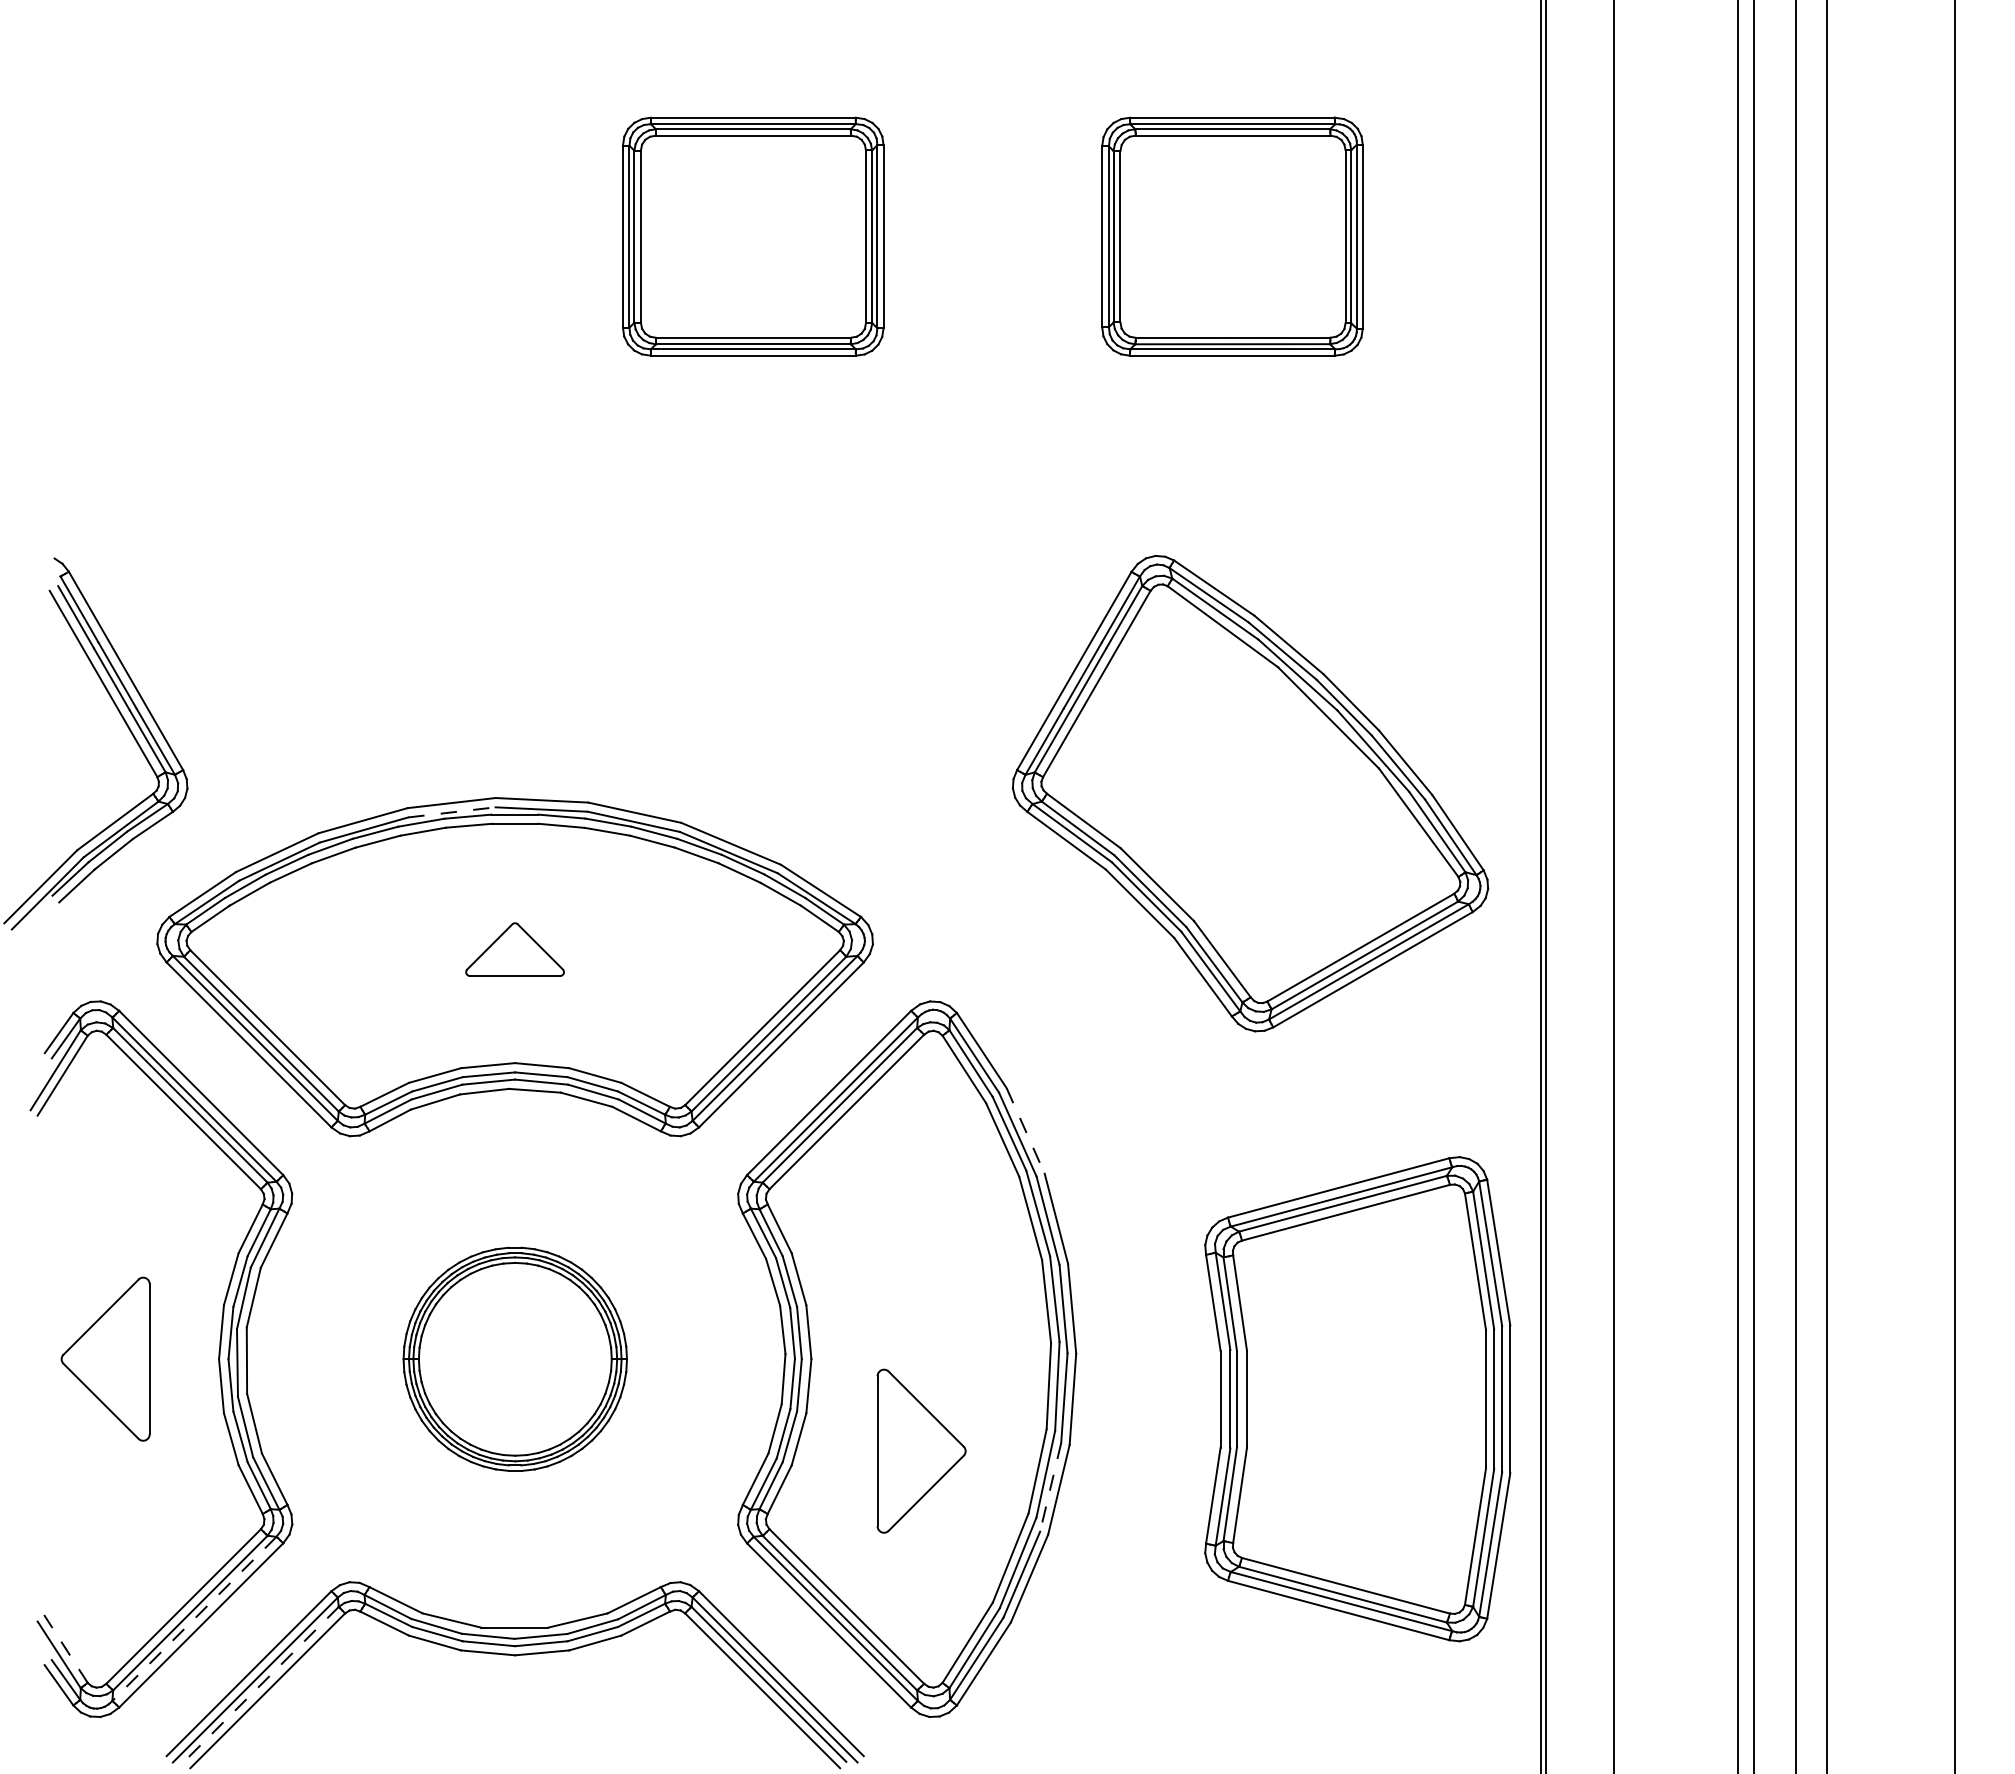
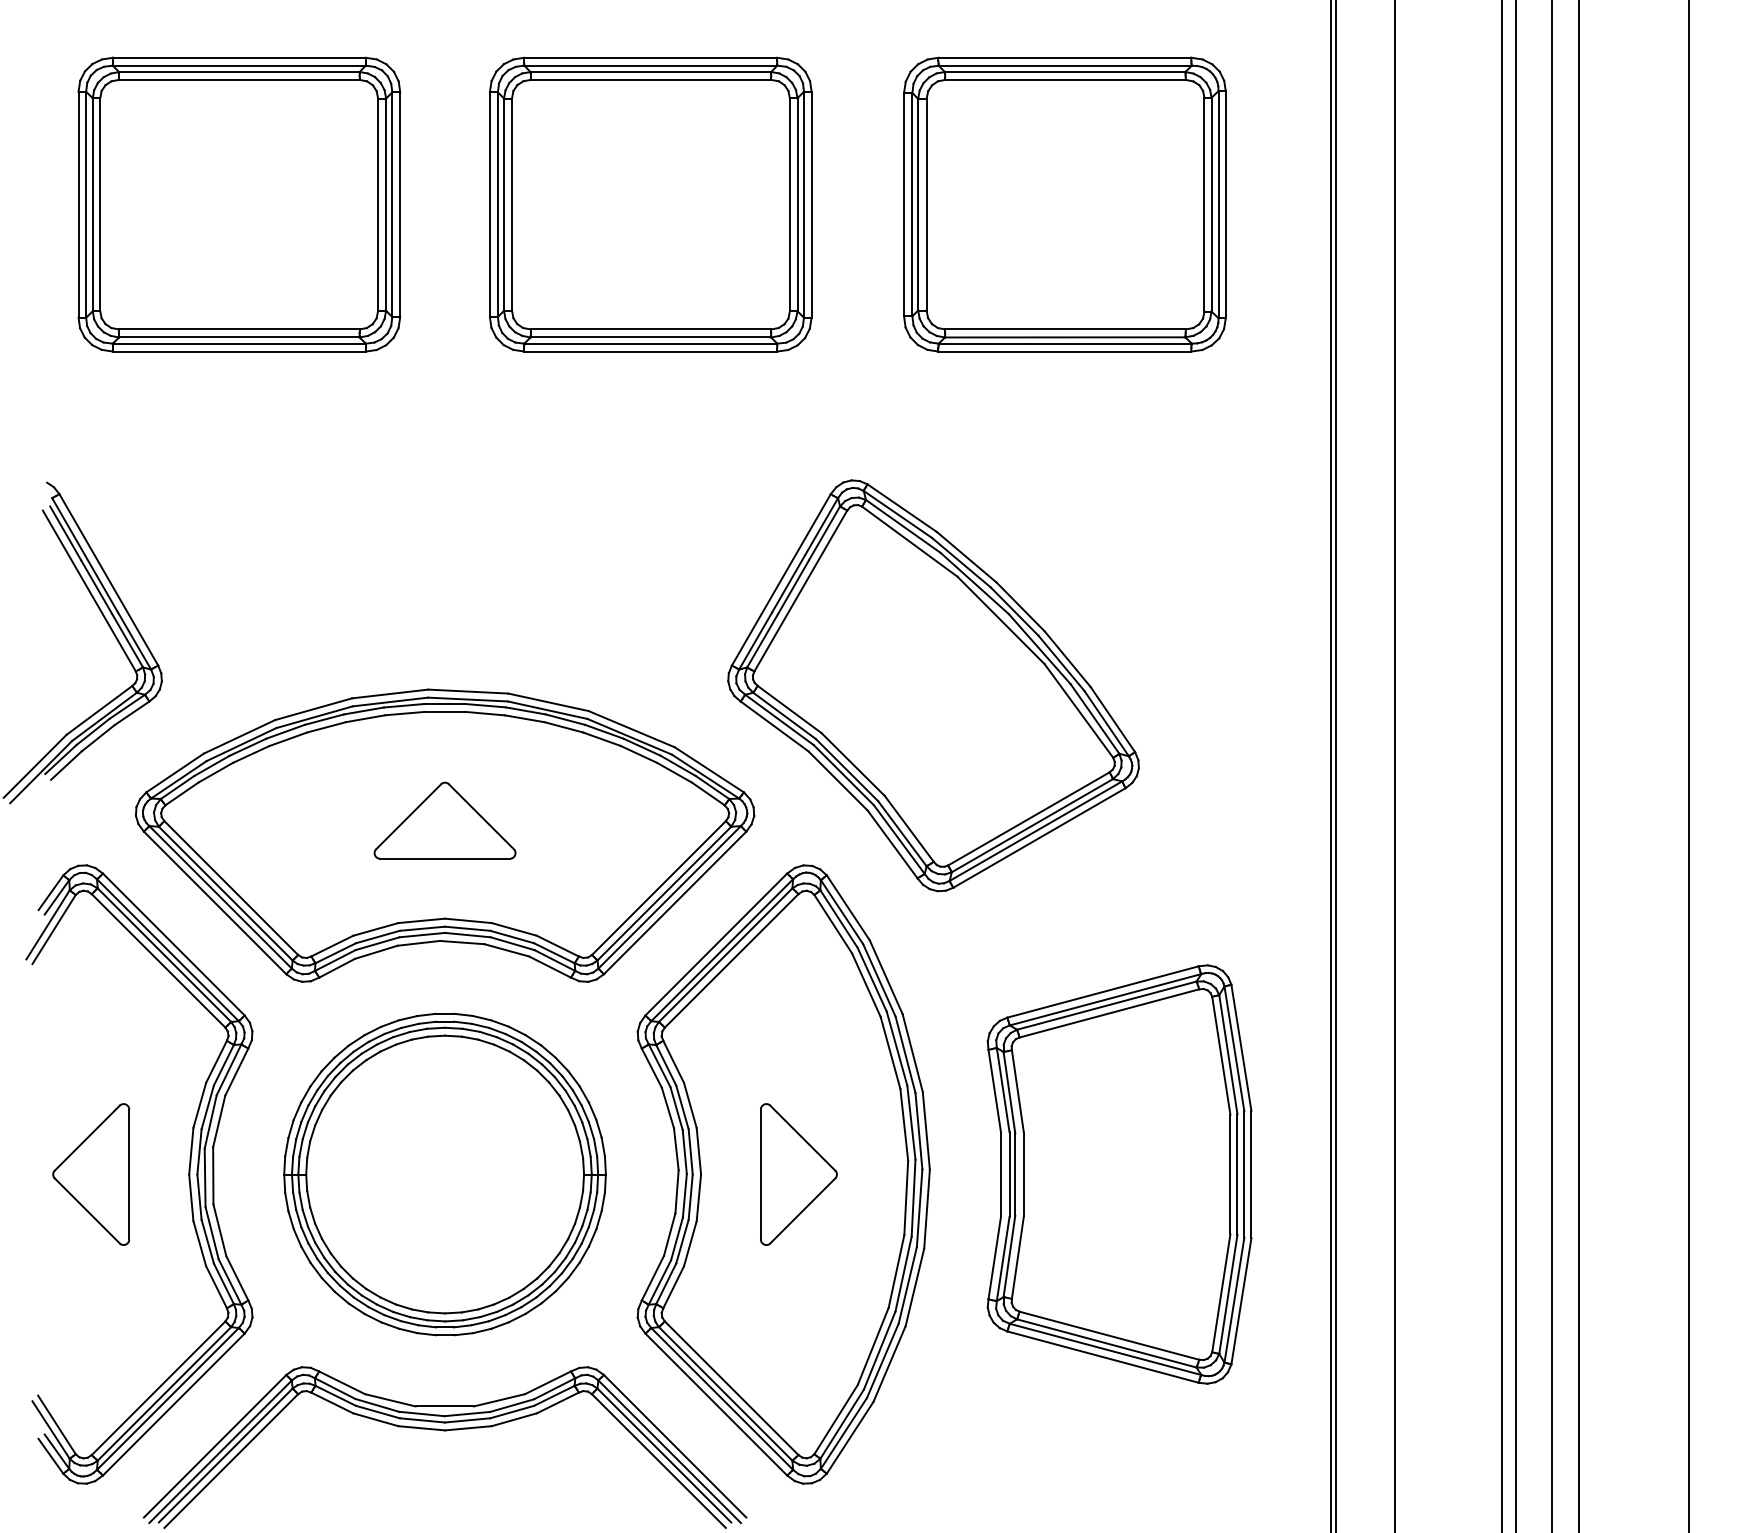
part: (277, 236) -> (239, 204), added
part: (753, 236) -> (651, 204), size x1.43
part: (1232, 236) -> (1064, 204), size x1.43
part: (1250, 793) -> (933, 685), moved
line: (451, 812) -> (390, 702), dashed -> solid
part: (514, 949) -> (444, 820), size x1.67
line: (1025, 1130) -> (886, 976), dashed -> solid
part: (515, 1359) -> (445, 1174), size x1.67
part: (1357, 1399) -> (1119, 1174), moved
part: (921, 1450) -> (798, 1173), moved
line: (1050, 1487) -> (907, 1285), dashed -> solid
line: (194, 1619) -> (167, 1399), dashed -> solid
line: (65, 1648) -> (56, 1424), dashed -> solid
line: (261, 1684) -> (225, 1455), dashed -> solid

